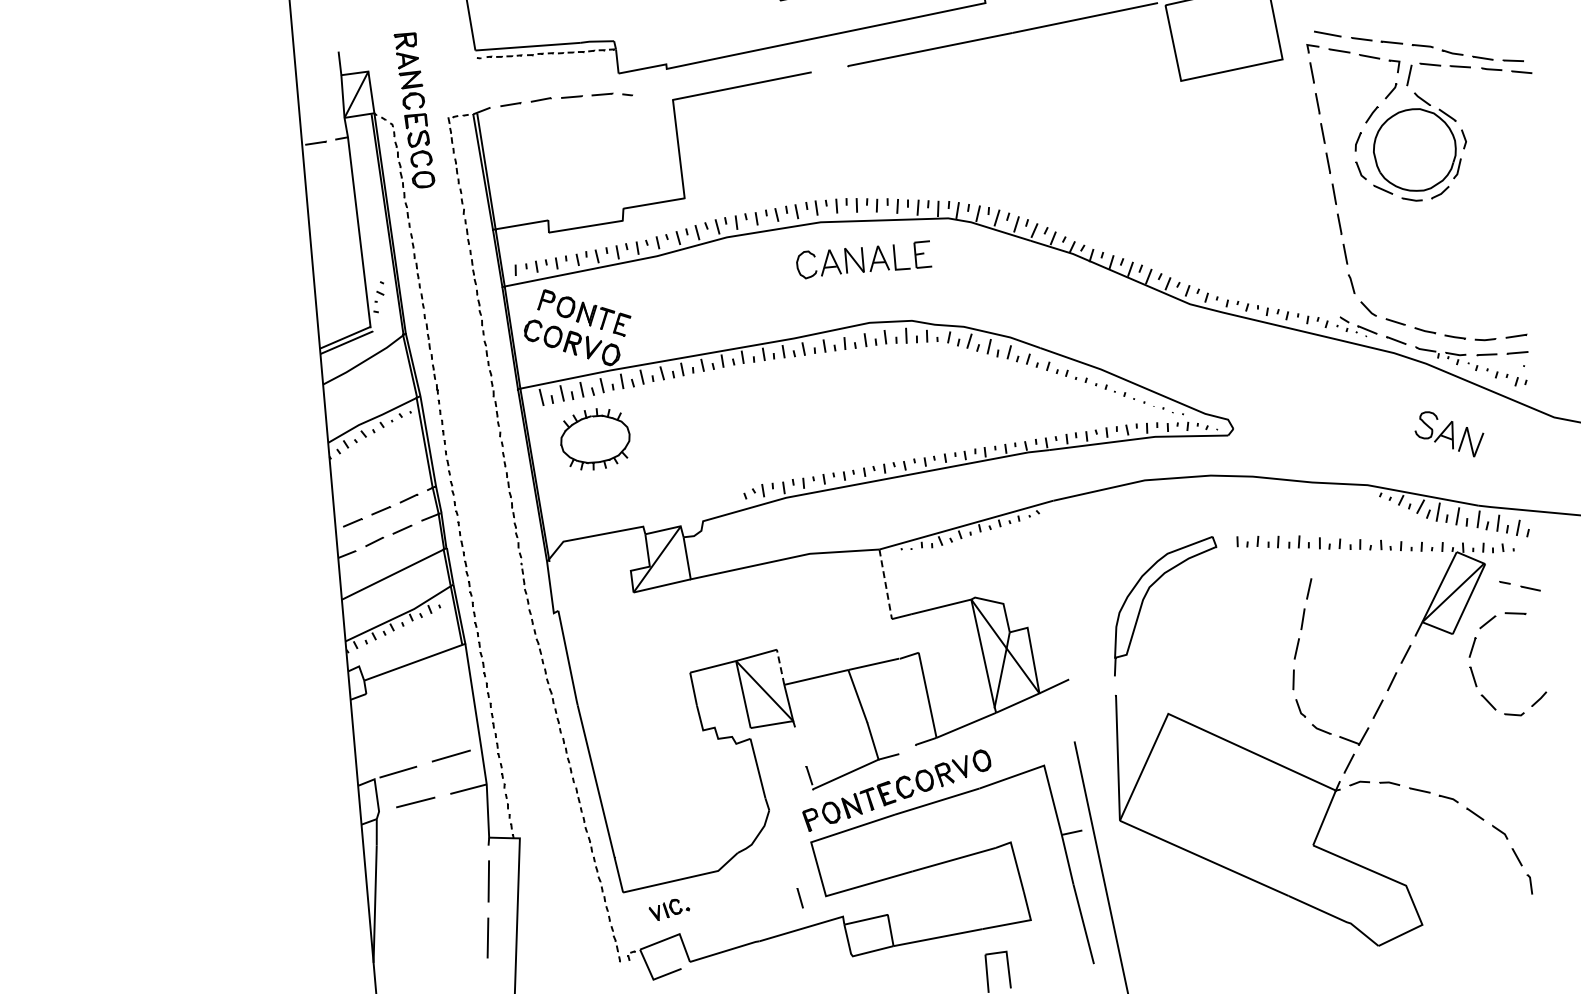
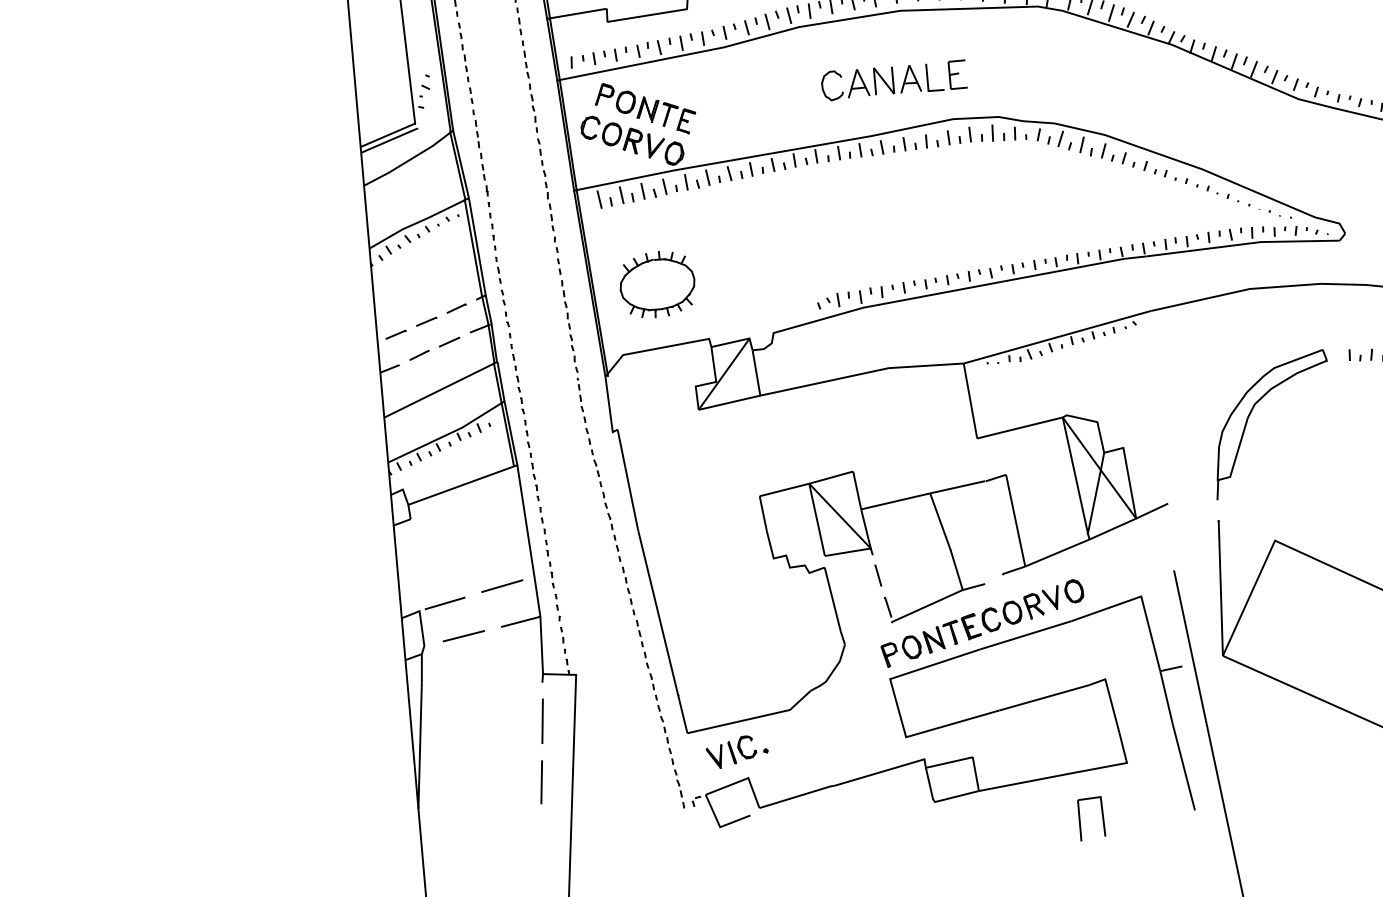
part: (864, 259) -> (894, 80), moved
part: (595, 439) -> (657, 284), moved
line: (885, 584) -> (970, 401), dashed -> solid
line: (780, 667) -> (857, 490), dashed -> solid
line: (799, 898) -> (877, 575), moved
part: (669, 909) -> (737, 751), size x1.43

